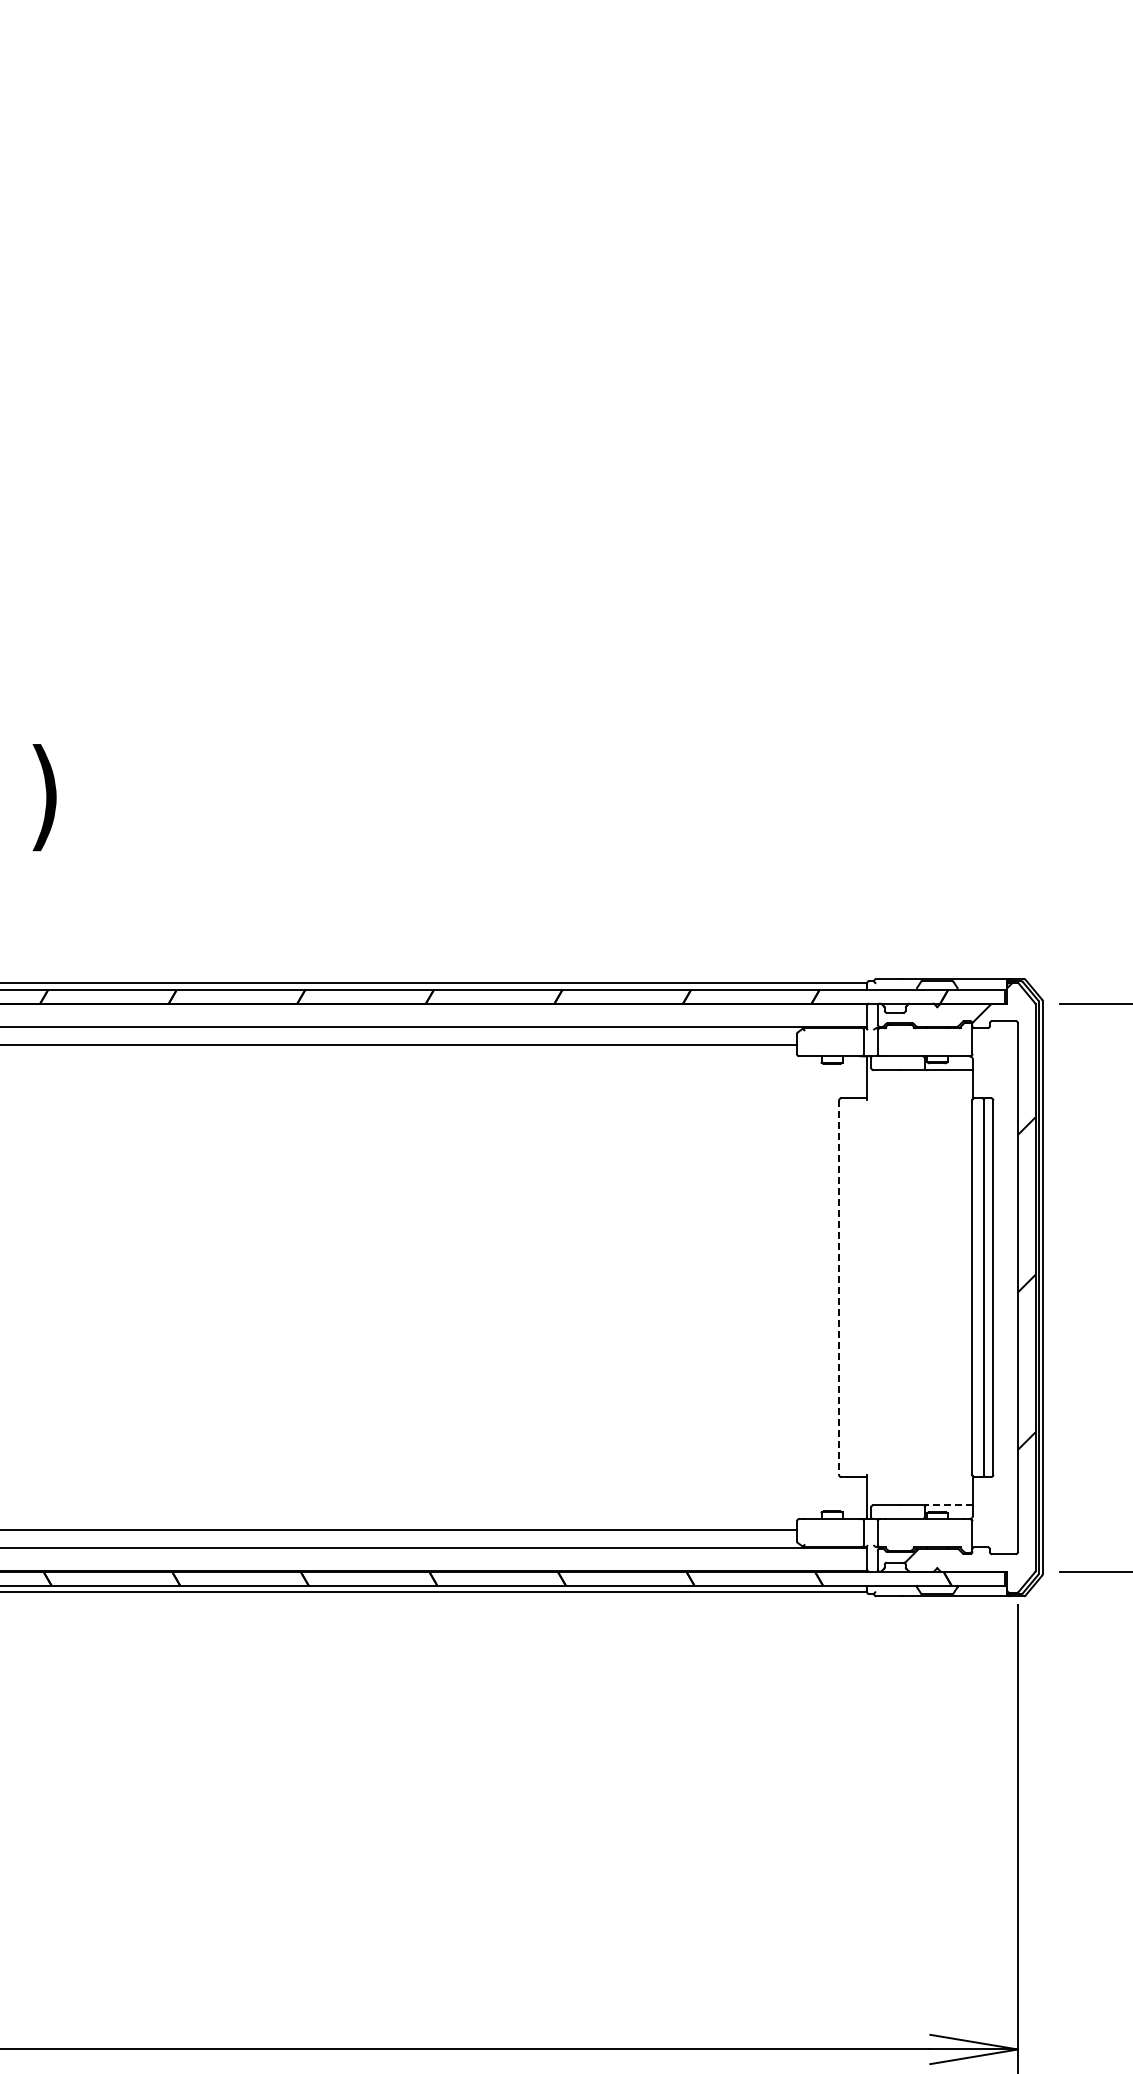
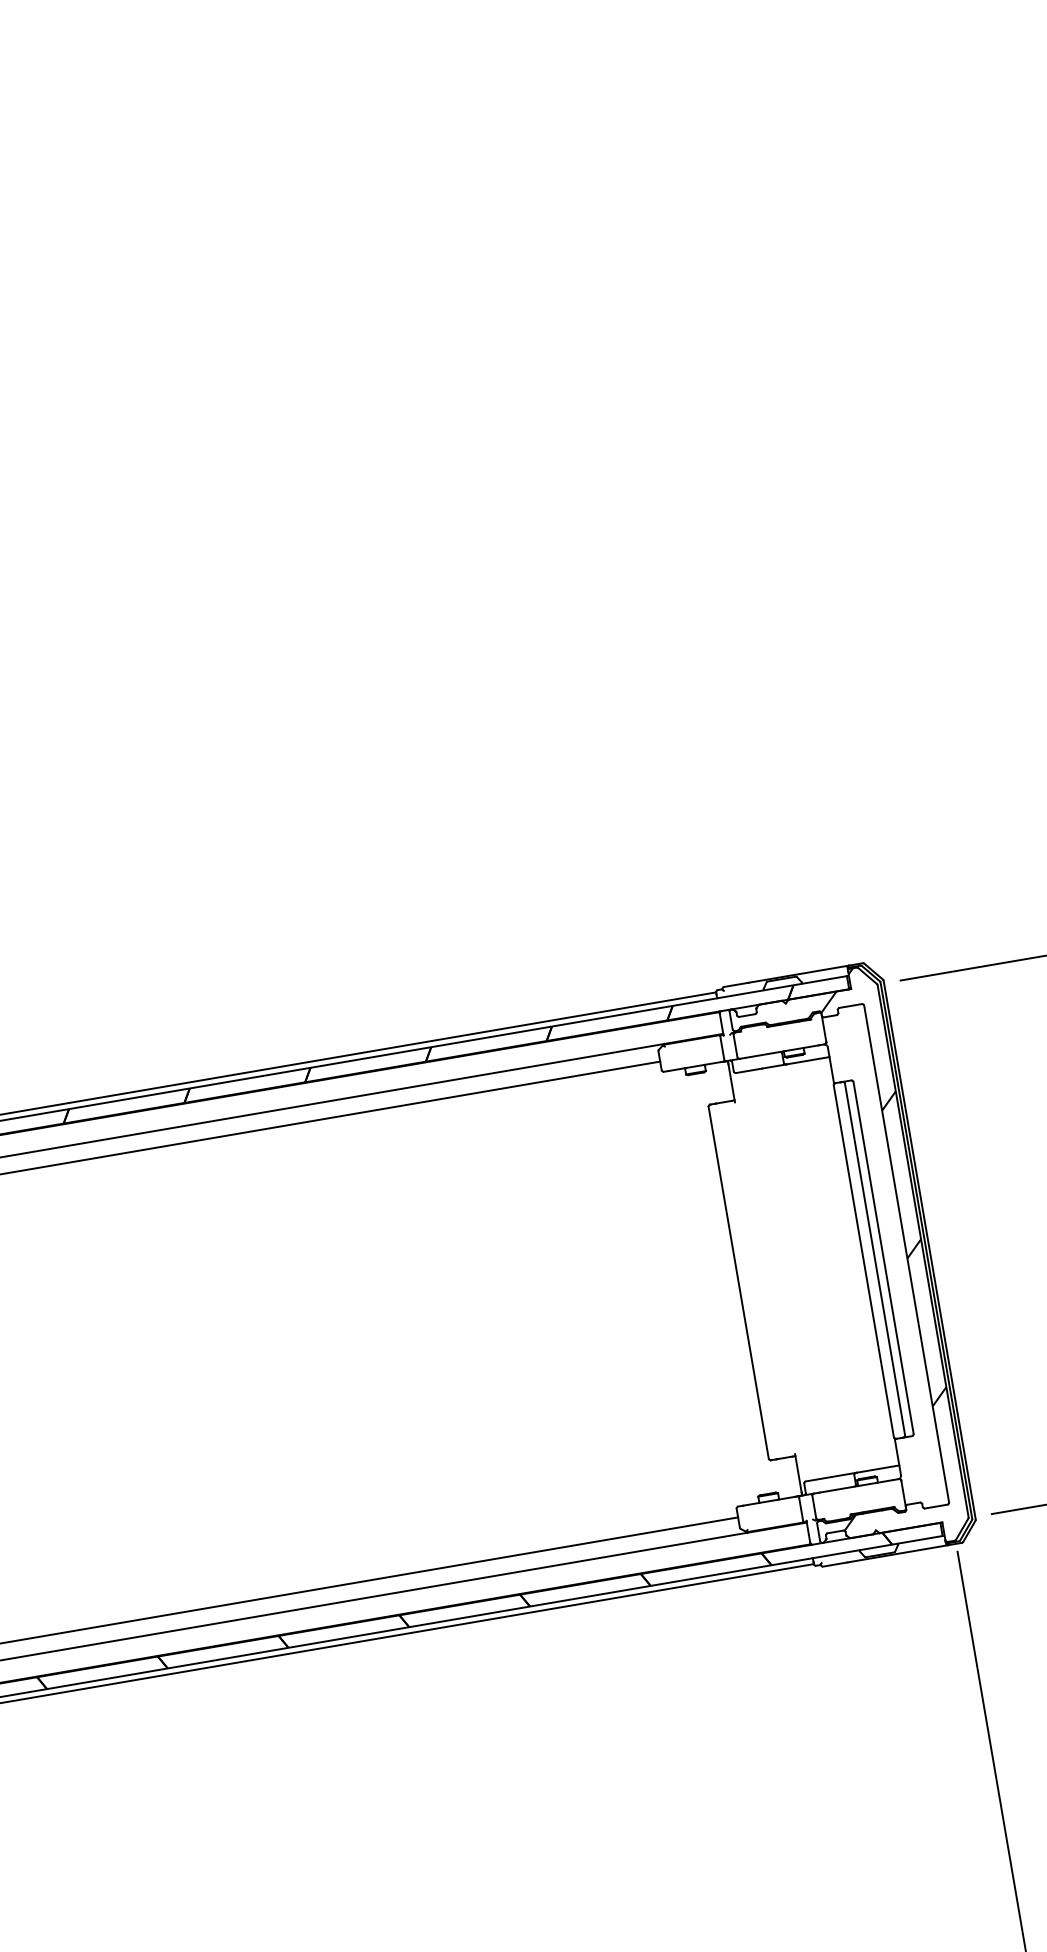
line: (839, 1288) -> (739, 1283), dashed -> solid
line: (950, 1505) -> (878, 1469), dashed -> solid

